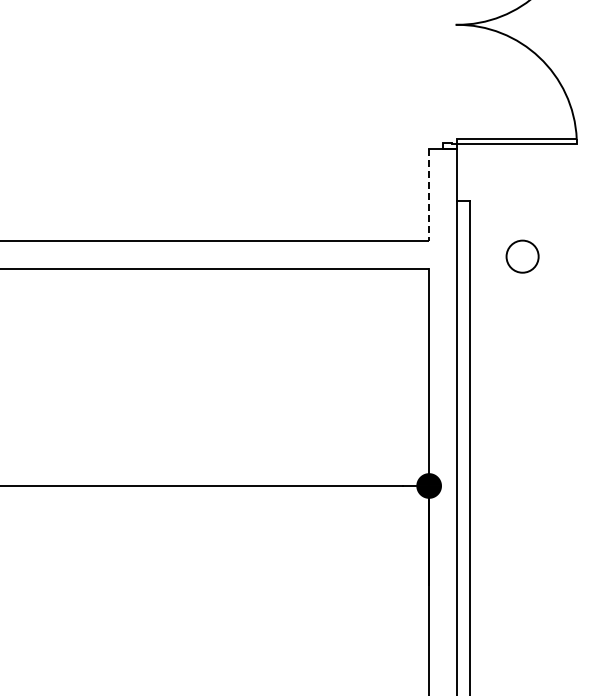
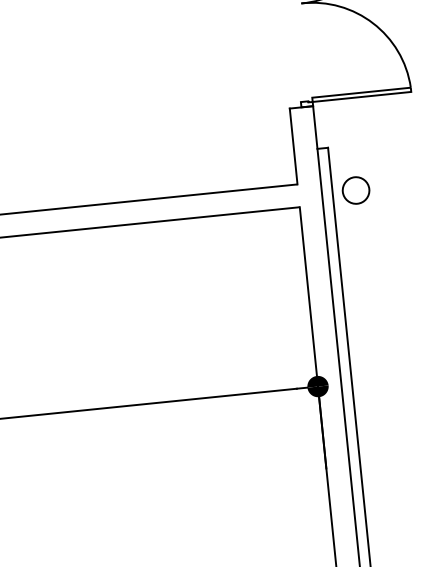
line: (429, 195) -> (293, 146), dashed -> solid
circle: (522, 256) -> (355, 190), moved

